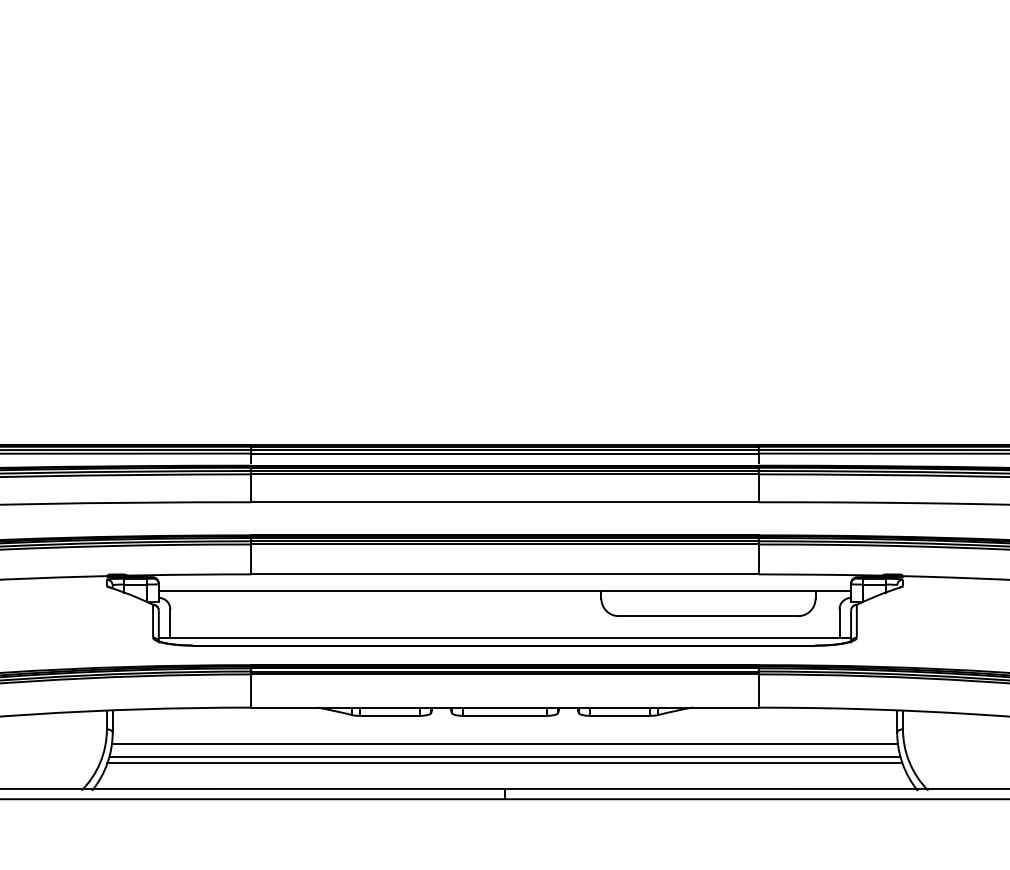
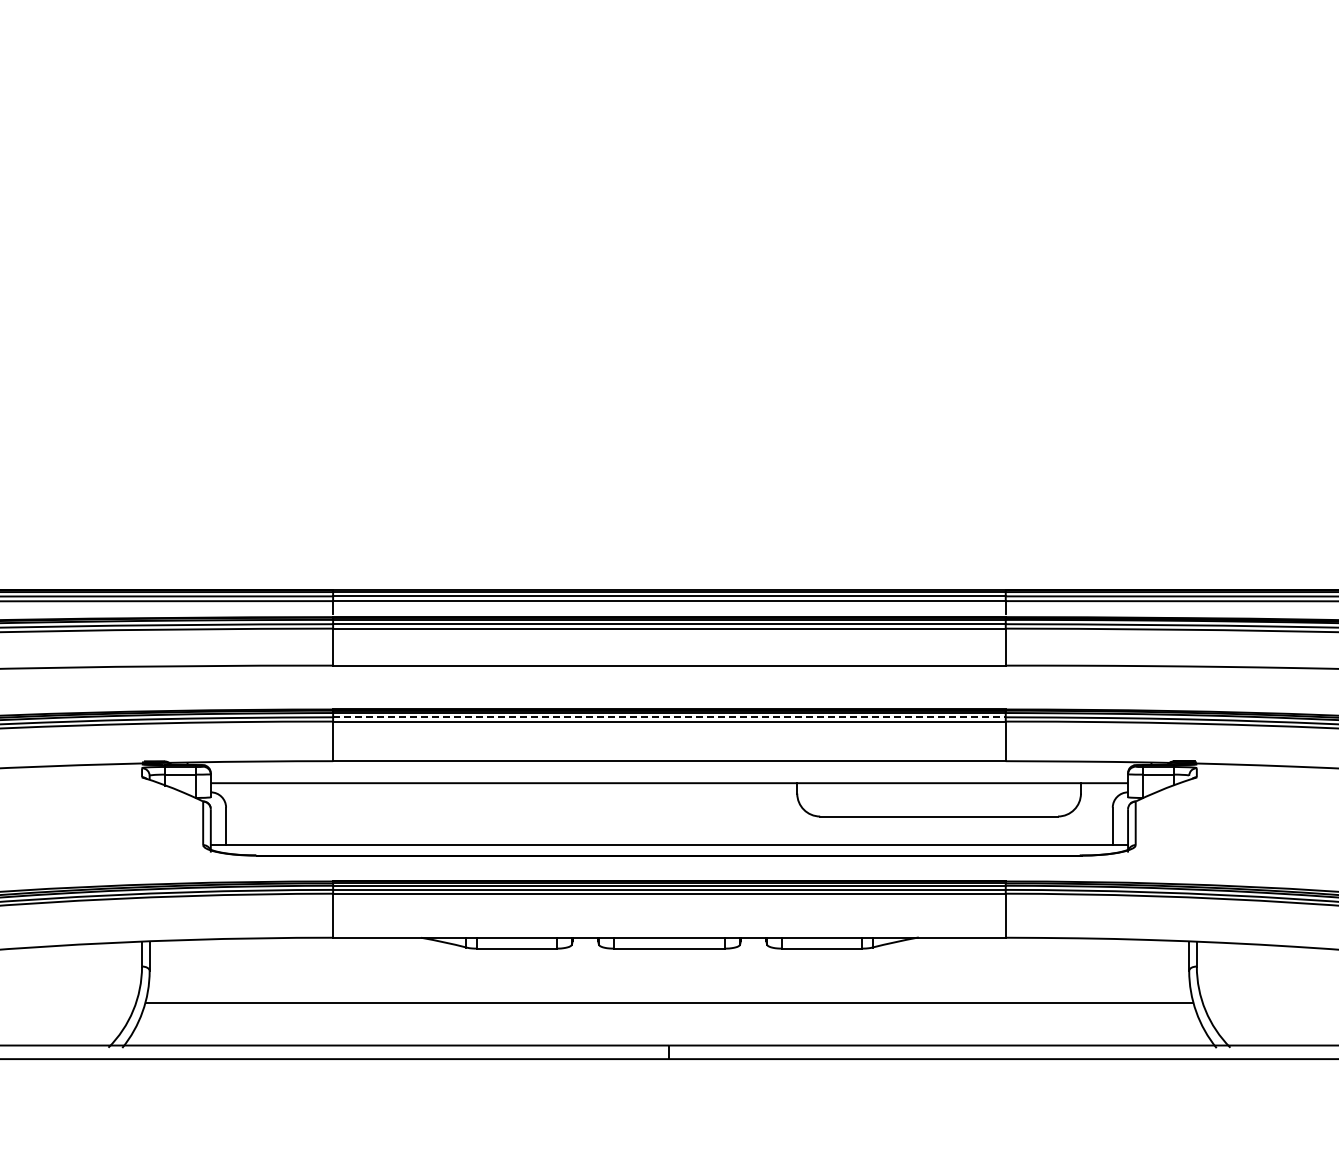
line: (505, 541) -> (669, 717), solid -> dashed
line: (505, 743) -> (669, 985), removed
line: (505, 763) -> (669, 1011), removed

